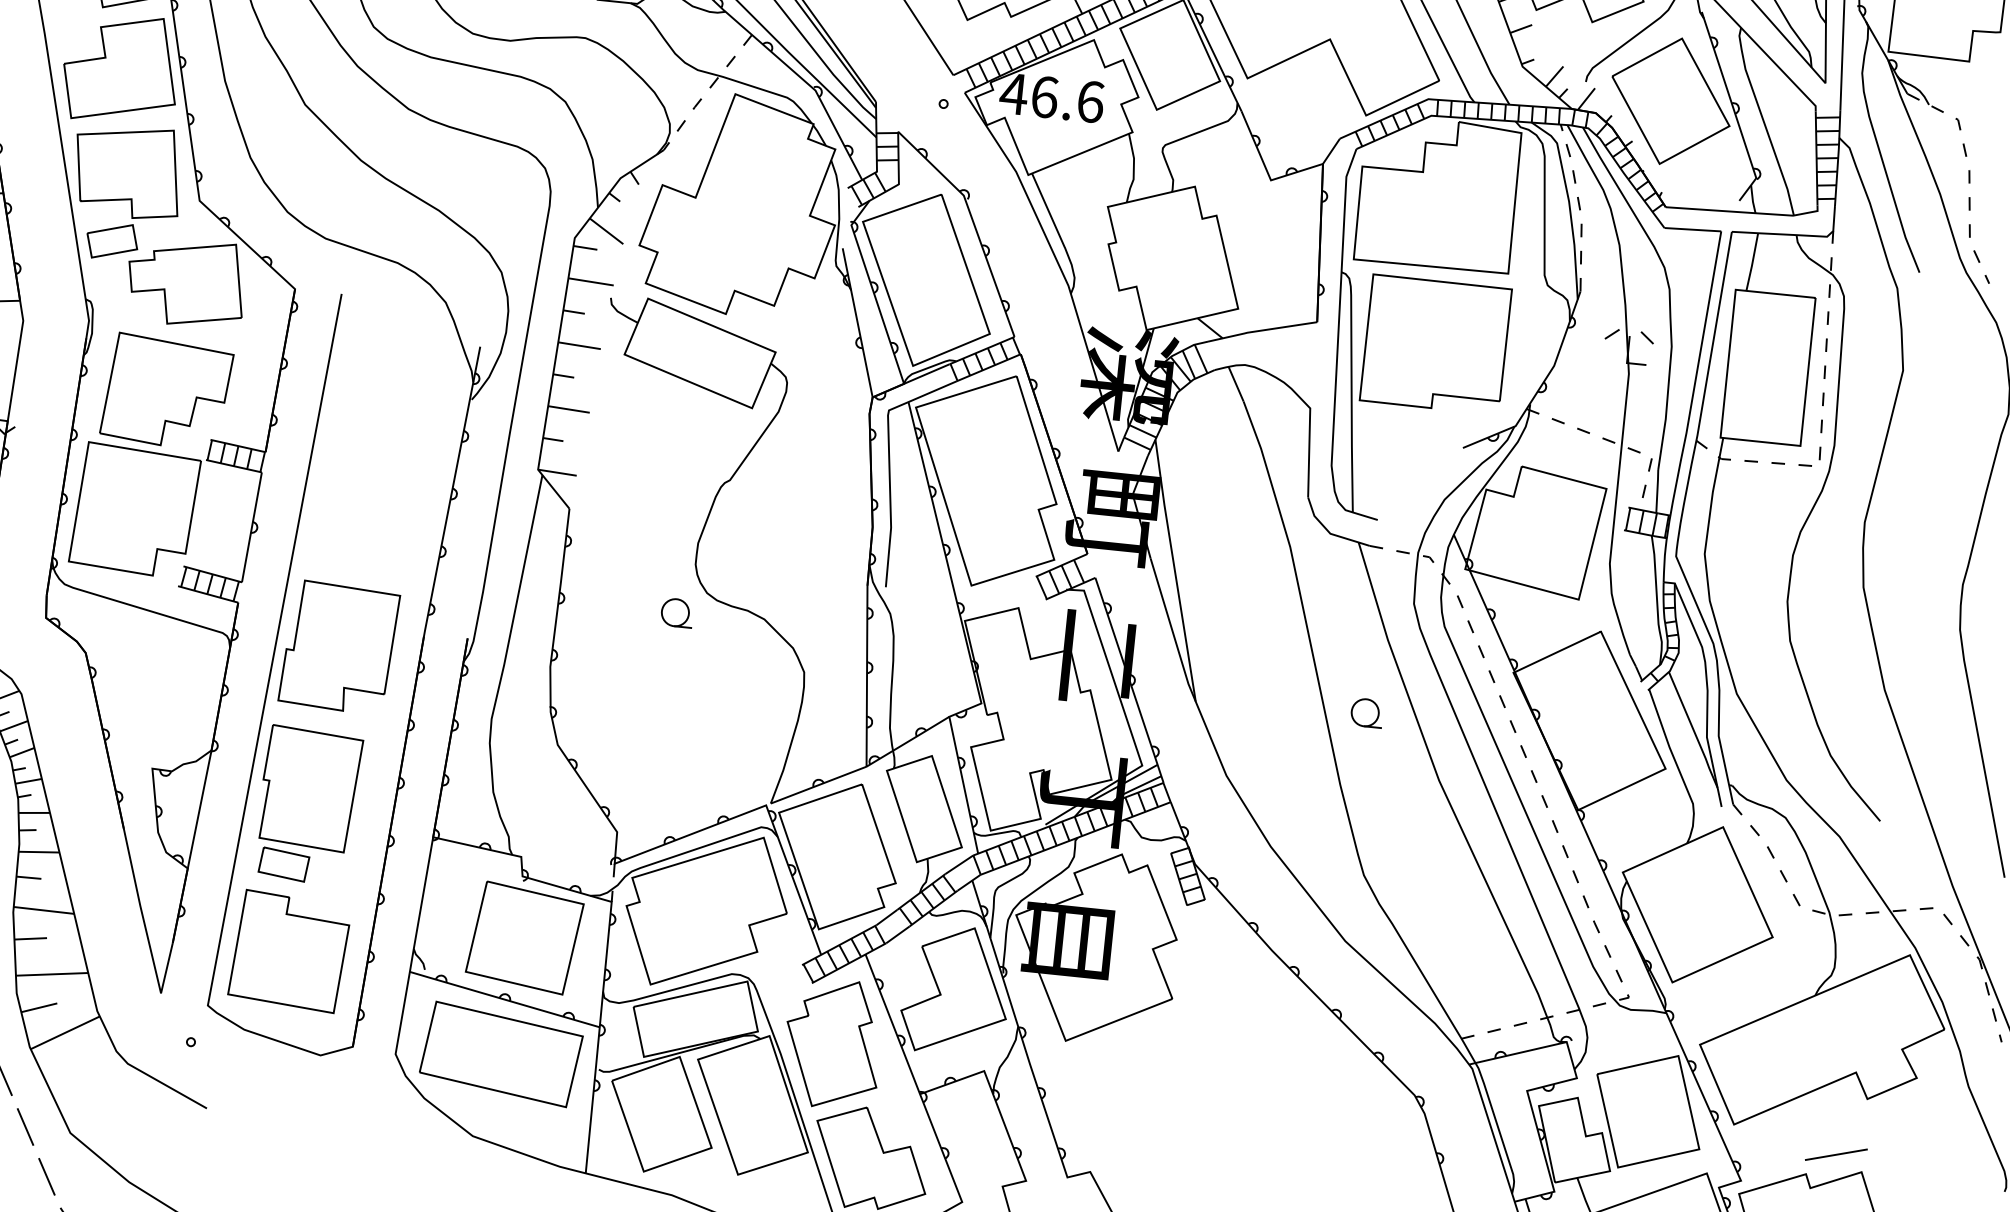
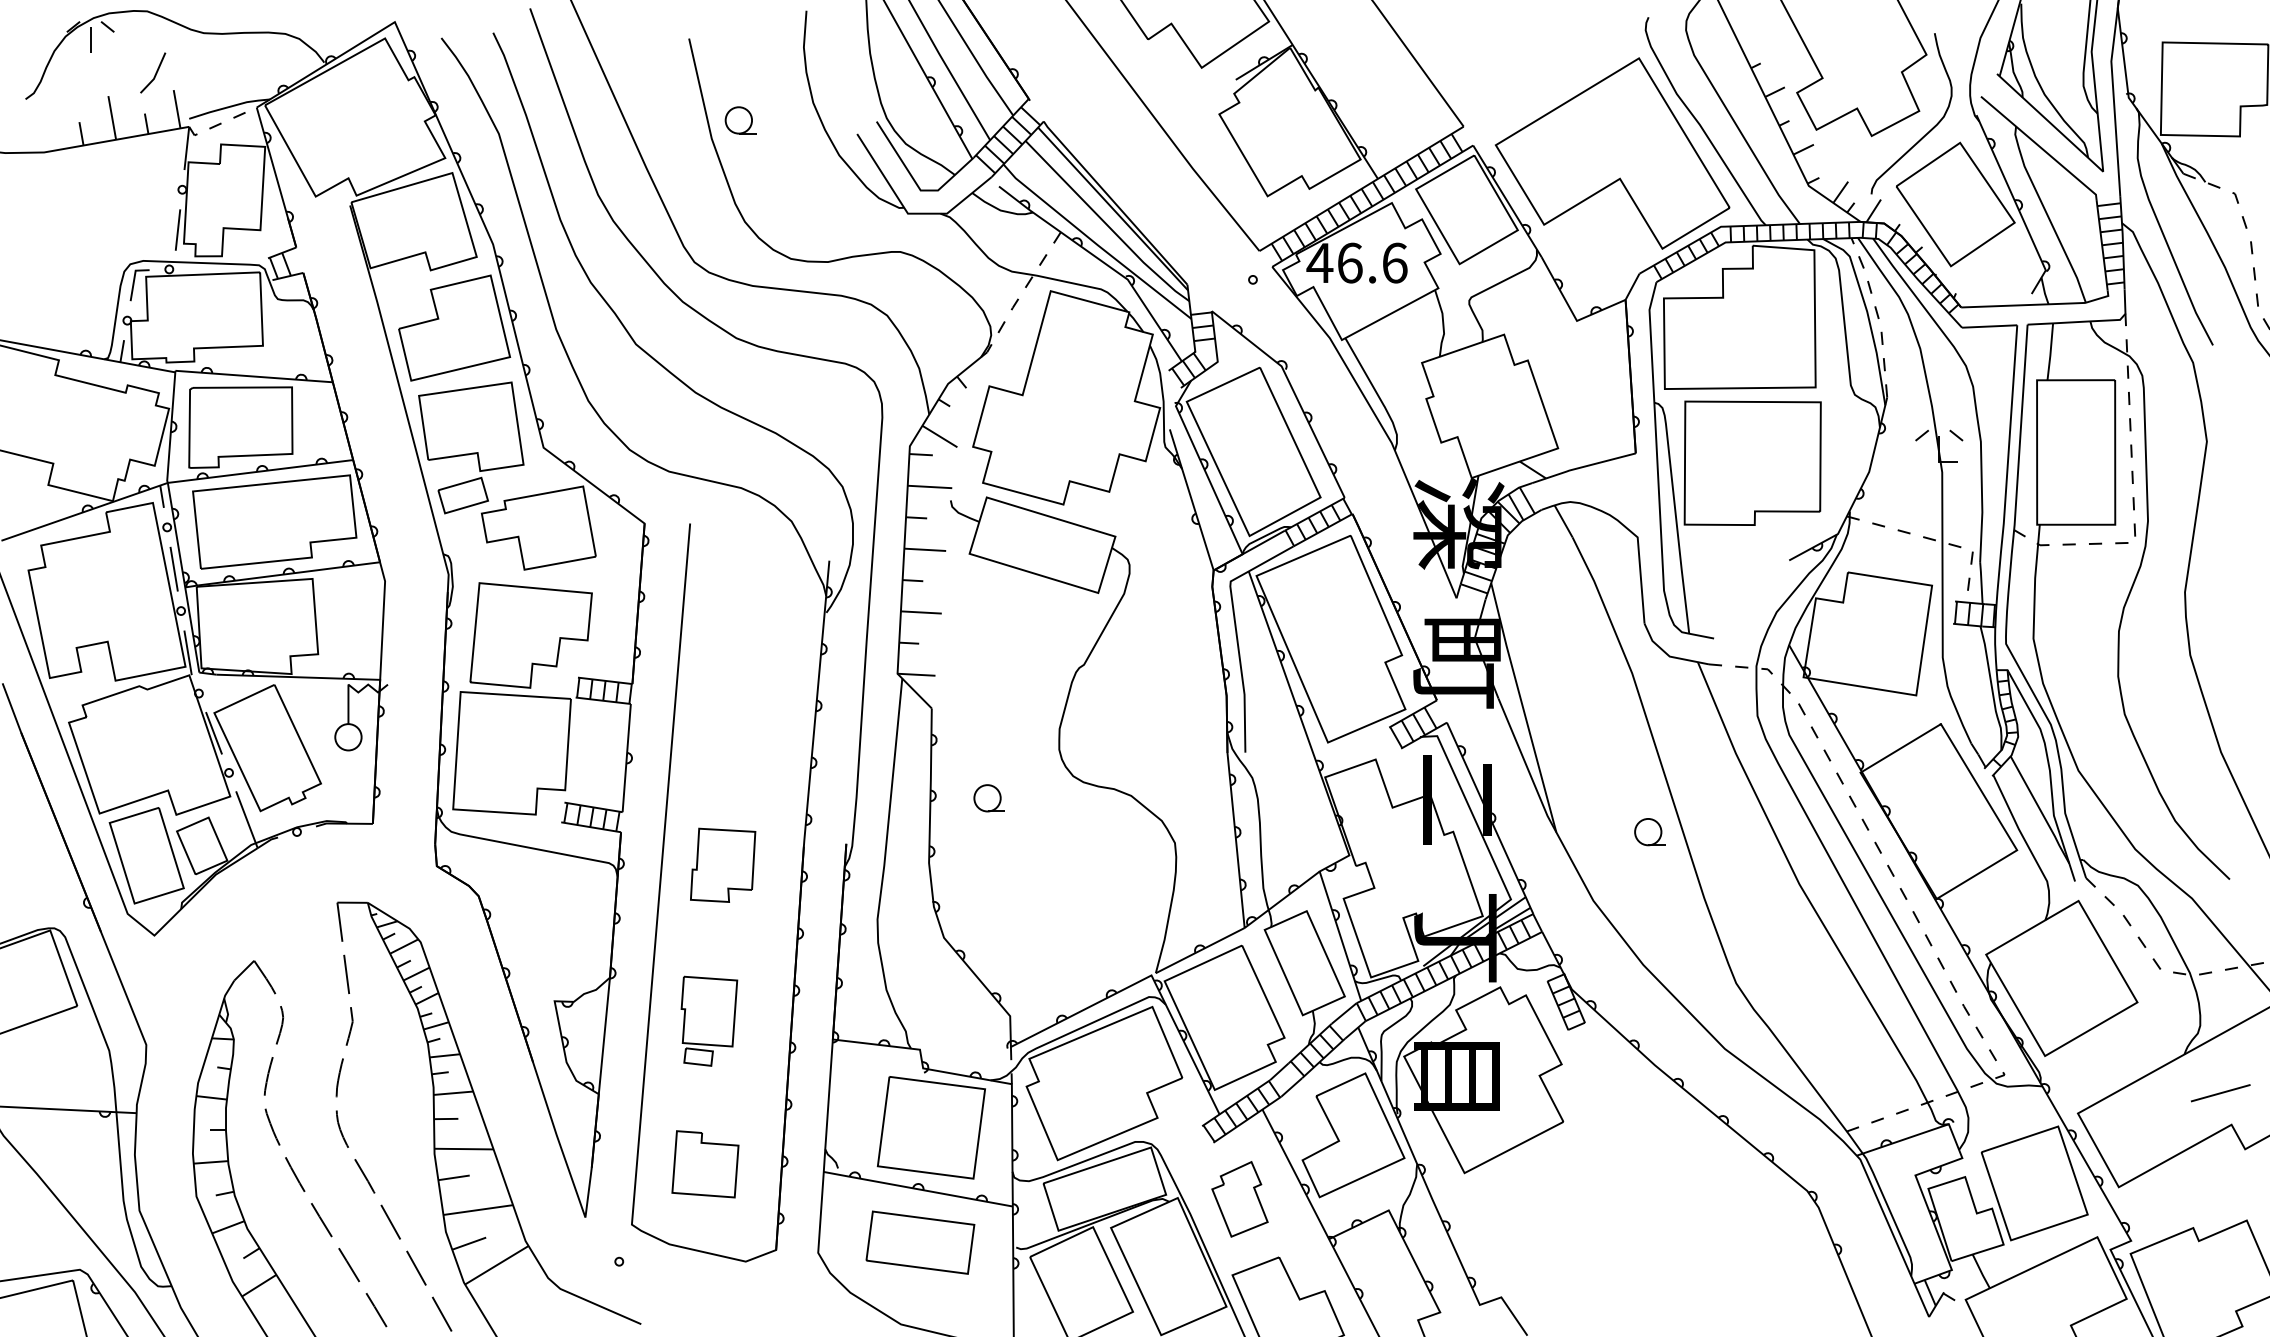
part: (676, 613) -> (988, 798), moved
part: (338, 647) -> (722, 865), size x0.6
part: (1366, 713) -> (1649, 832), moved
part: (308, 805) -> (709, 1021), size x0.6
part: (289, 951) -> (705, 1164), size x0.6
part: (832, 1044) -> (1239, 1199), size x0.6
part: (501, 1054) -> (920, 1242), size x0.7
line: (1836, 1155) -> (2220, 1093), moved

